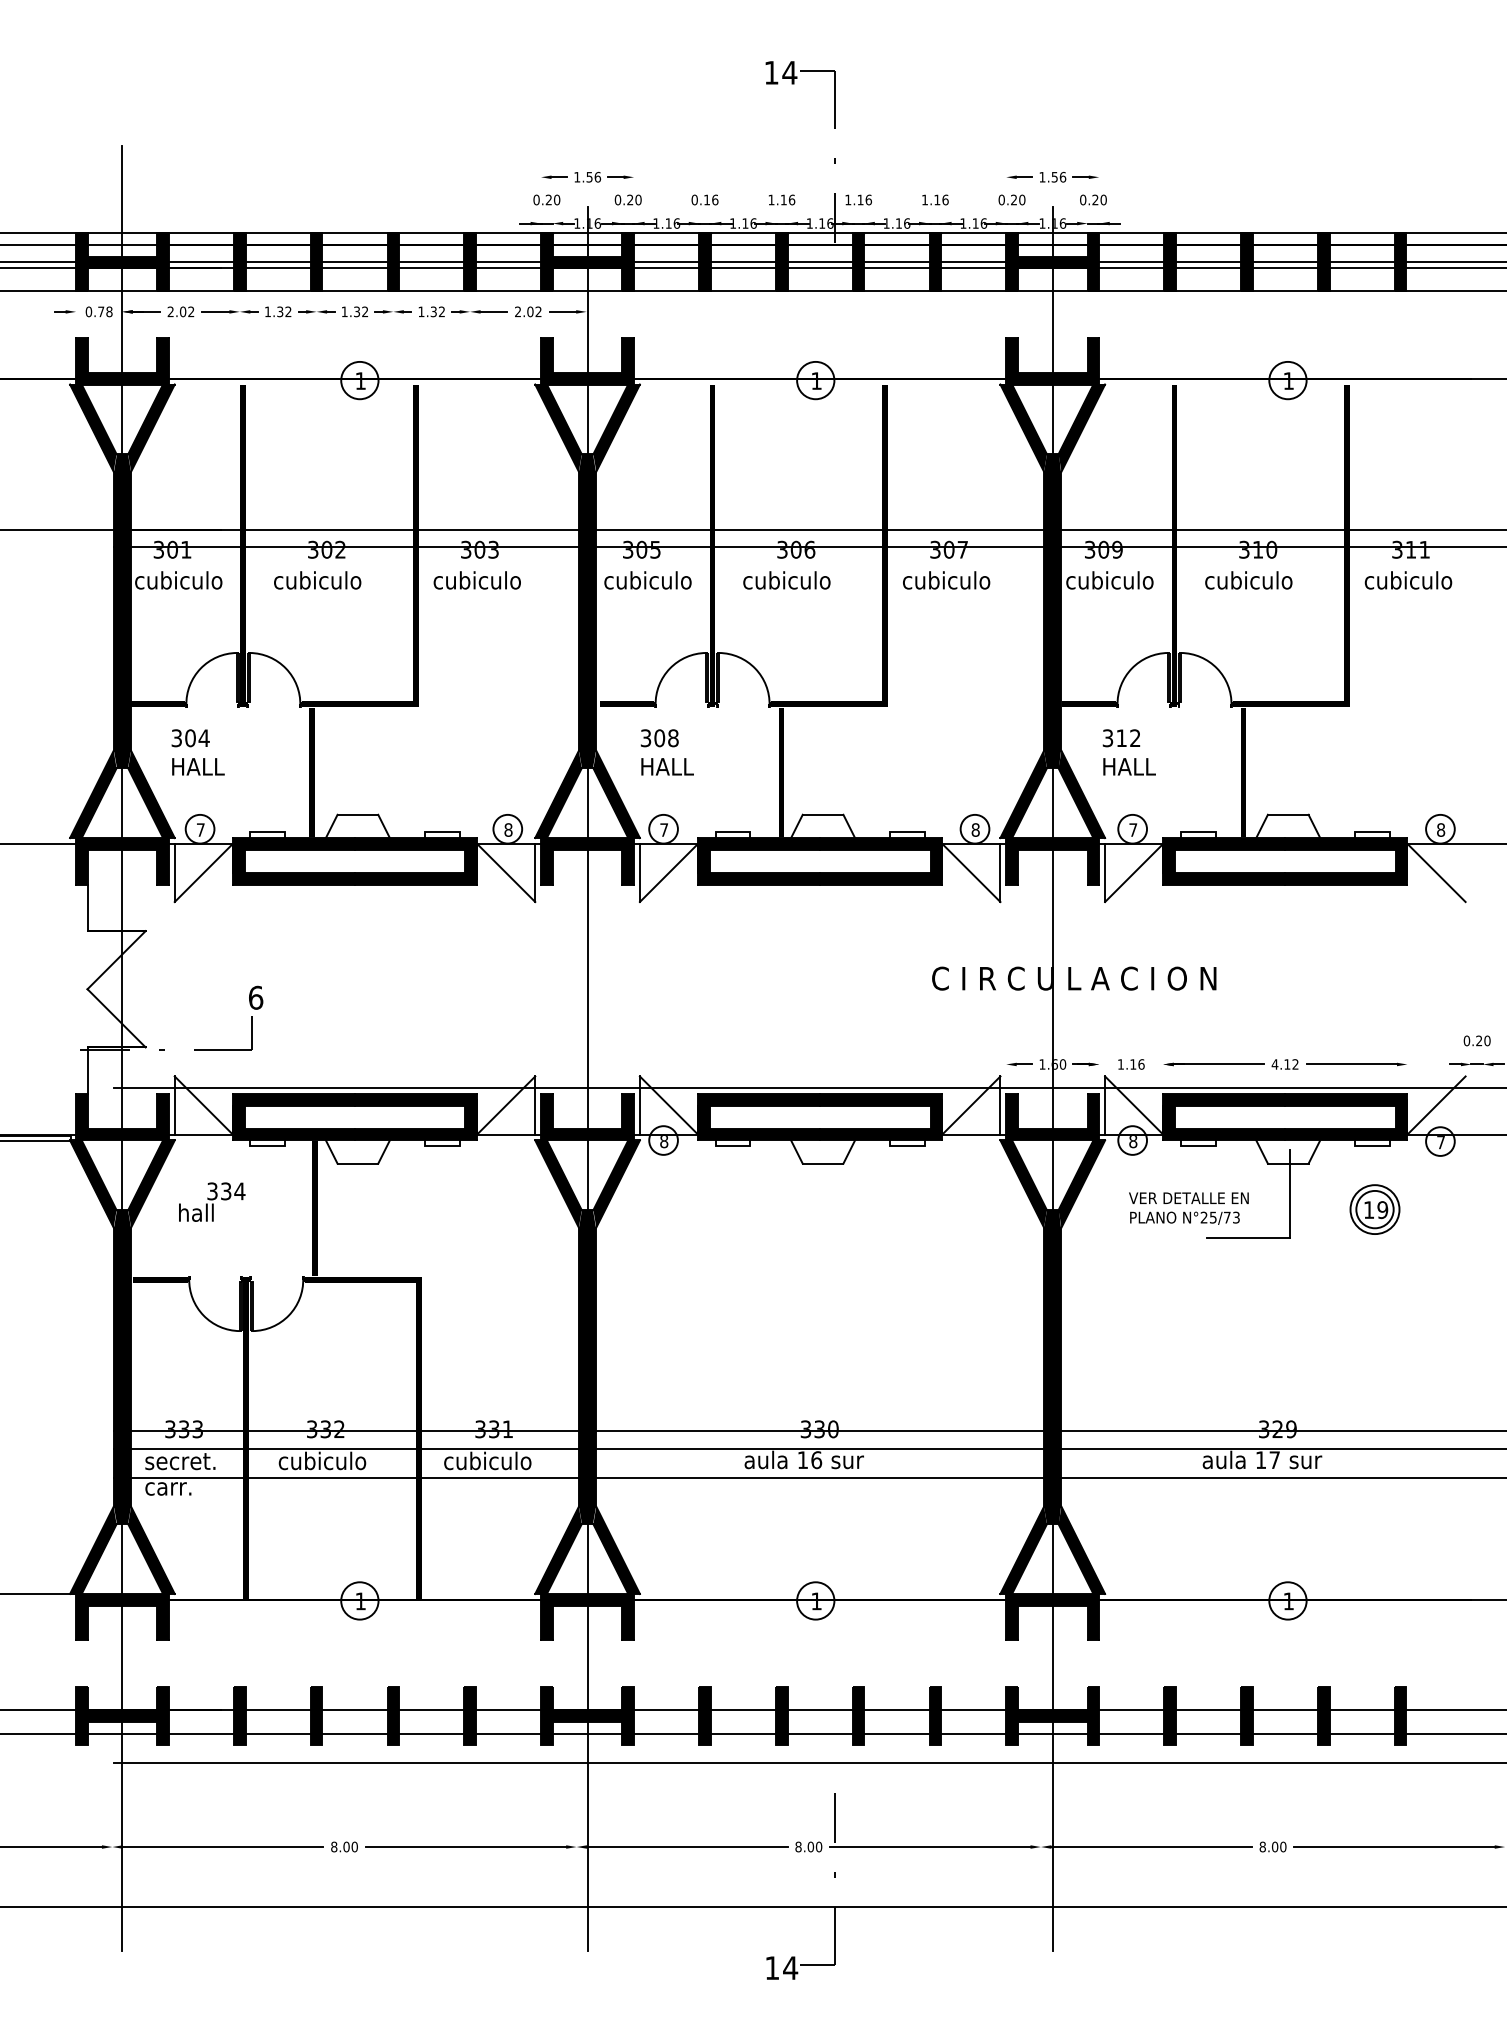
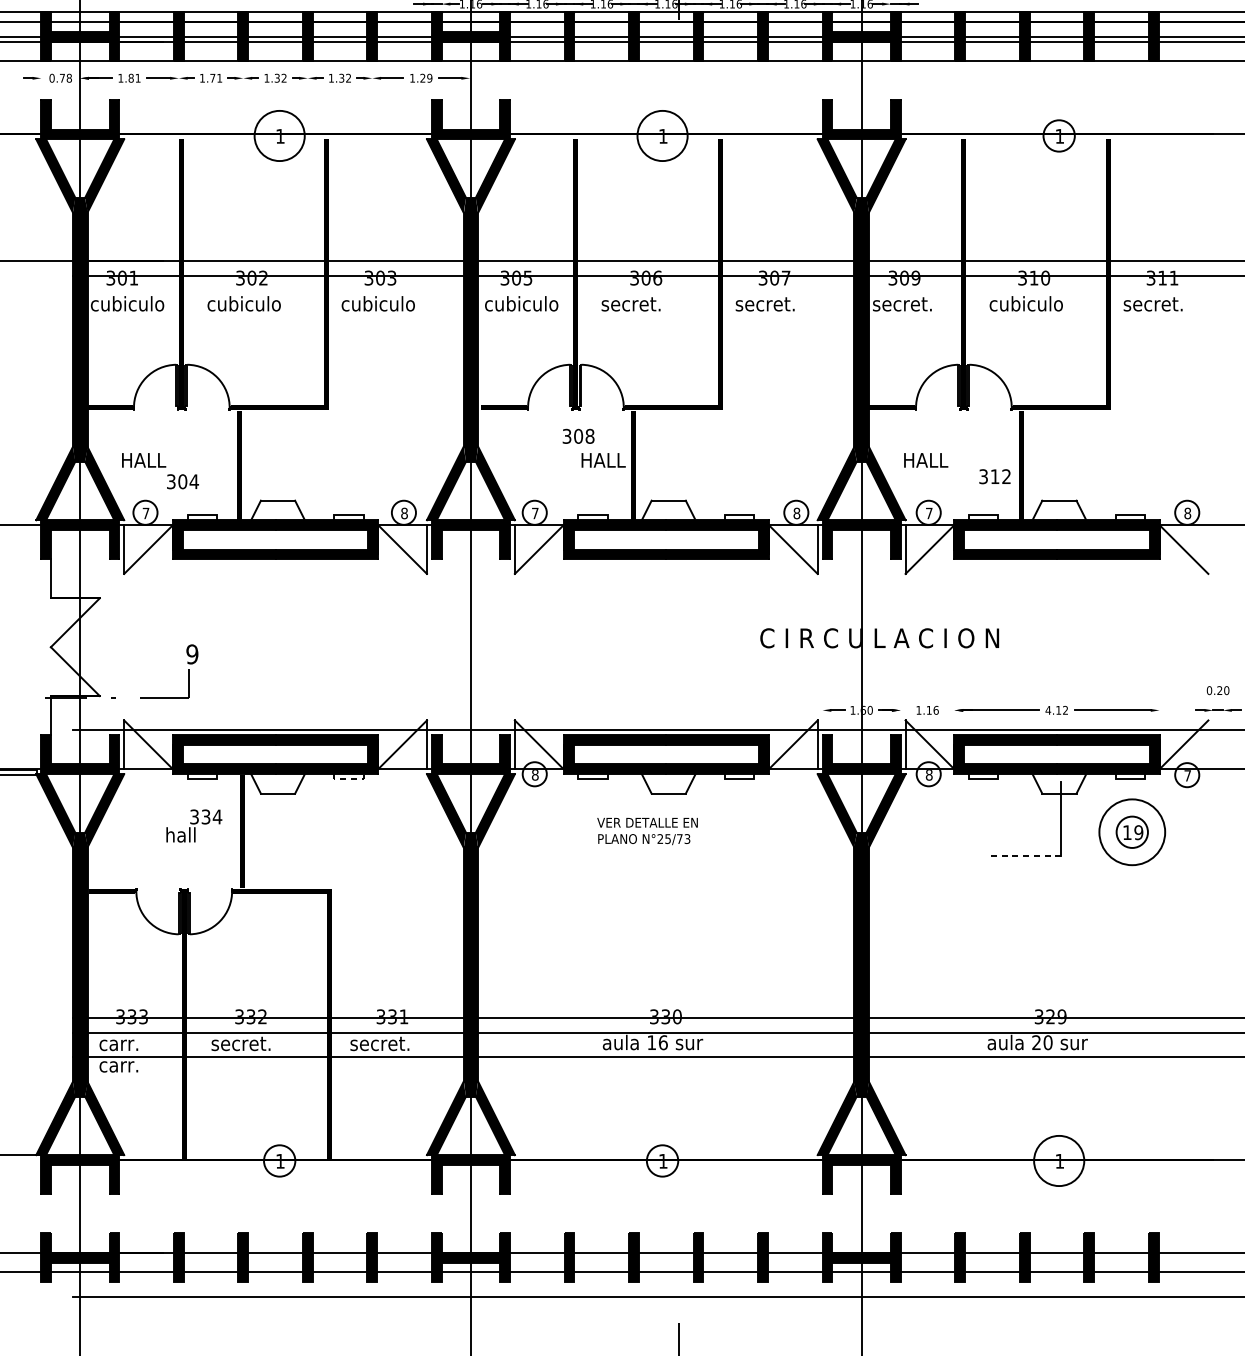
text: (180, 311) -> (129, 77), 2.02 -> 1.81
text: (284, 311) -> (216, 77), 1.32 -> 1.71
text: (528, 311) -> (421, 77), 2.02 -> 1.29
circle: (359, 380) -> (279, 135), size x1.6
circle: (815, 380) -> (662, 135), size x1.6
text: (786, 580) -> (638, 303), cubiculo -> secret.
text: (946, 580) -> (772, 303), cubiculo -> secret.
text: (1109, 580) -> (909, 303), cubiculo -> secret.
text: (1408, 580) -> (1160, 303), cubiculo -> secret.
text: (190, 738) -> (182, 481), moved
text: (659, 738) -> (578, 436), moved
text: (1121, 738) -> (994, 476), moved
text: (667, 766) -> (603, 460), moved
text: (255, 997) -> (192, 654), 6 -> 9
line: (442, 1146) -> (349, 779), solid -> dashed
text: (212, 1201) -> (194, 825), moved
text: (1188, 1208) -> (647, 831), moved
circle: (1374, 1209) -> (1131, 832), size x1.6
line: (1248, 1238) -> (1026, 856), solid -> dashed
text: (322, 1460) -> (248, 1043), cubiculo -> secret.
text: (487, 1460) -> (386, 1043), cubiculo -> secret.
text: (1267, 1460) -> (1041, 1043), 17 -> 20
text: (180, 1461) -> (129, 1043), secret. -> carr.
circle: (1287, 1600) -> (1058, 1160), size x1.6

